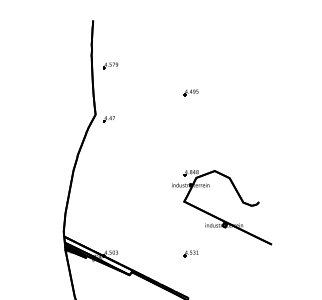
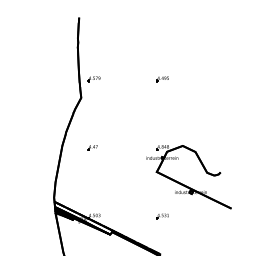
part: (110, 65) -> (93, 78), moved
part: (108, 119) -> (92, 148), moved

